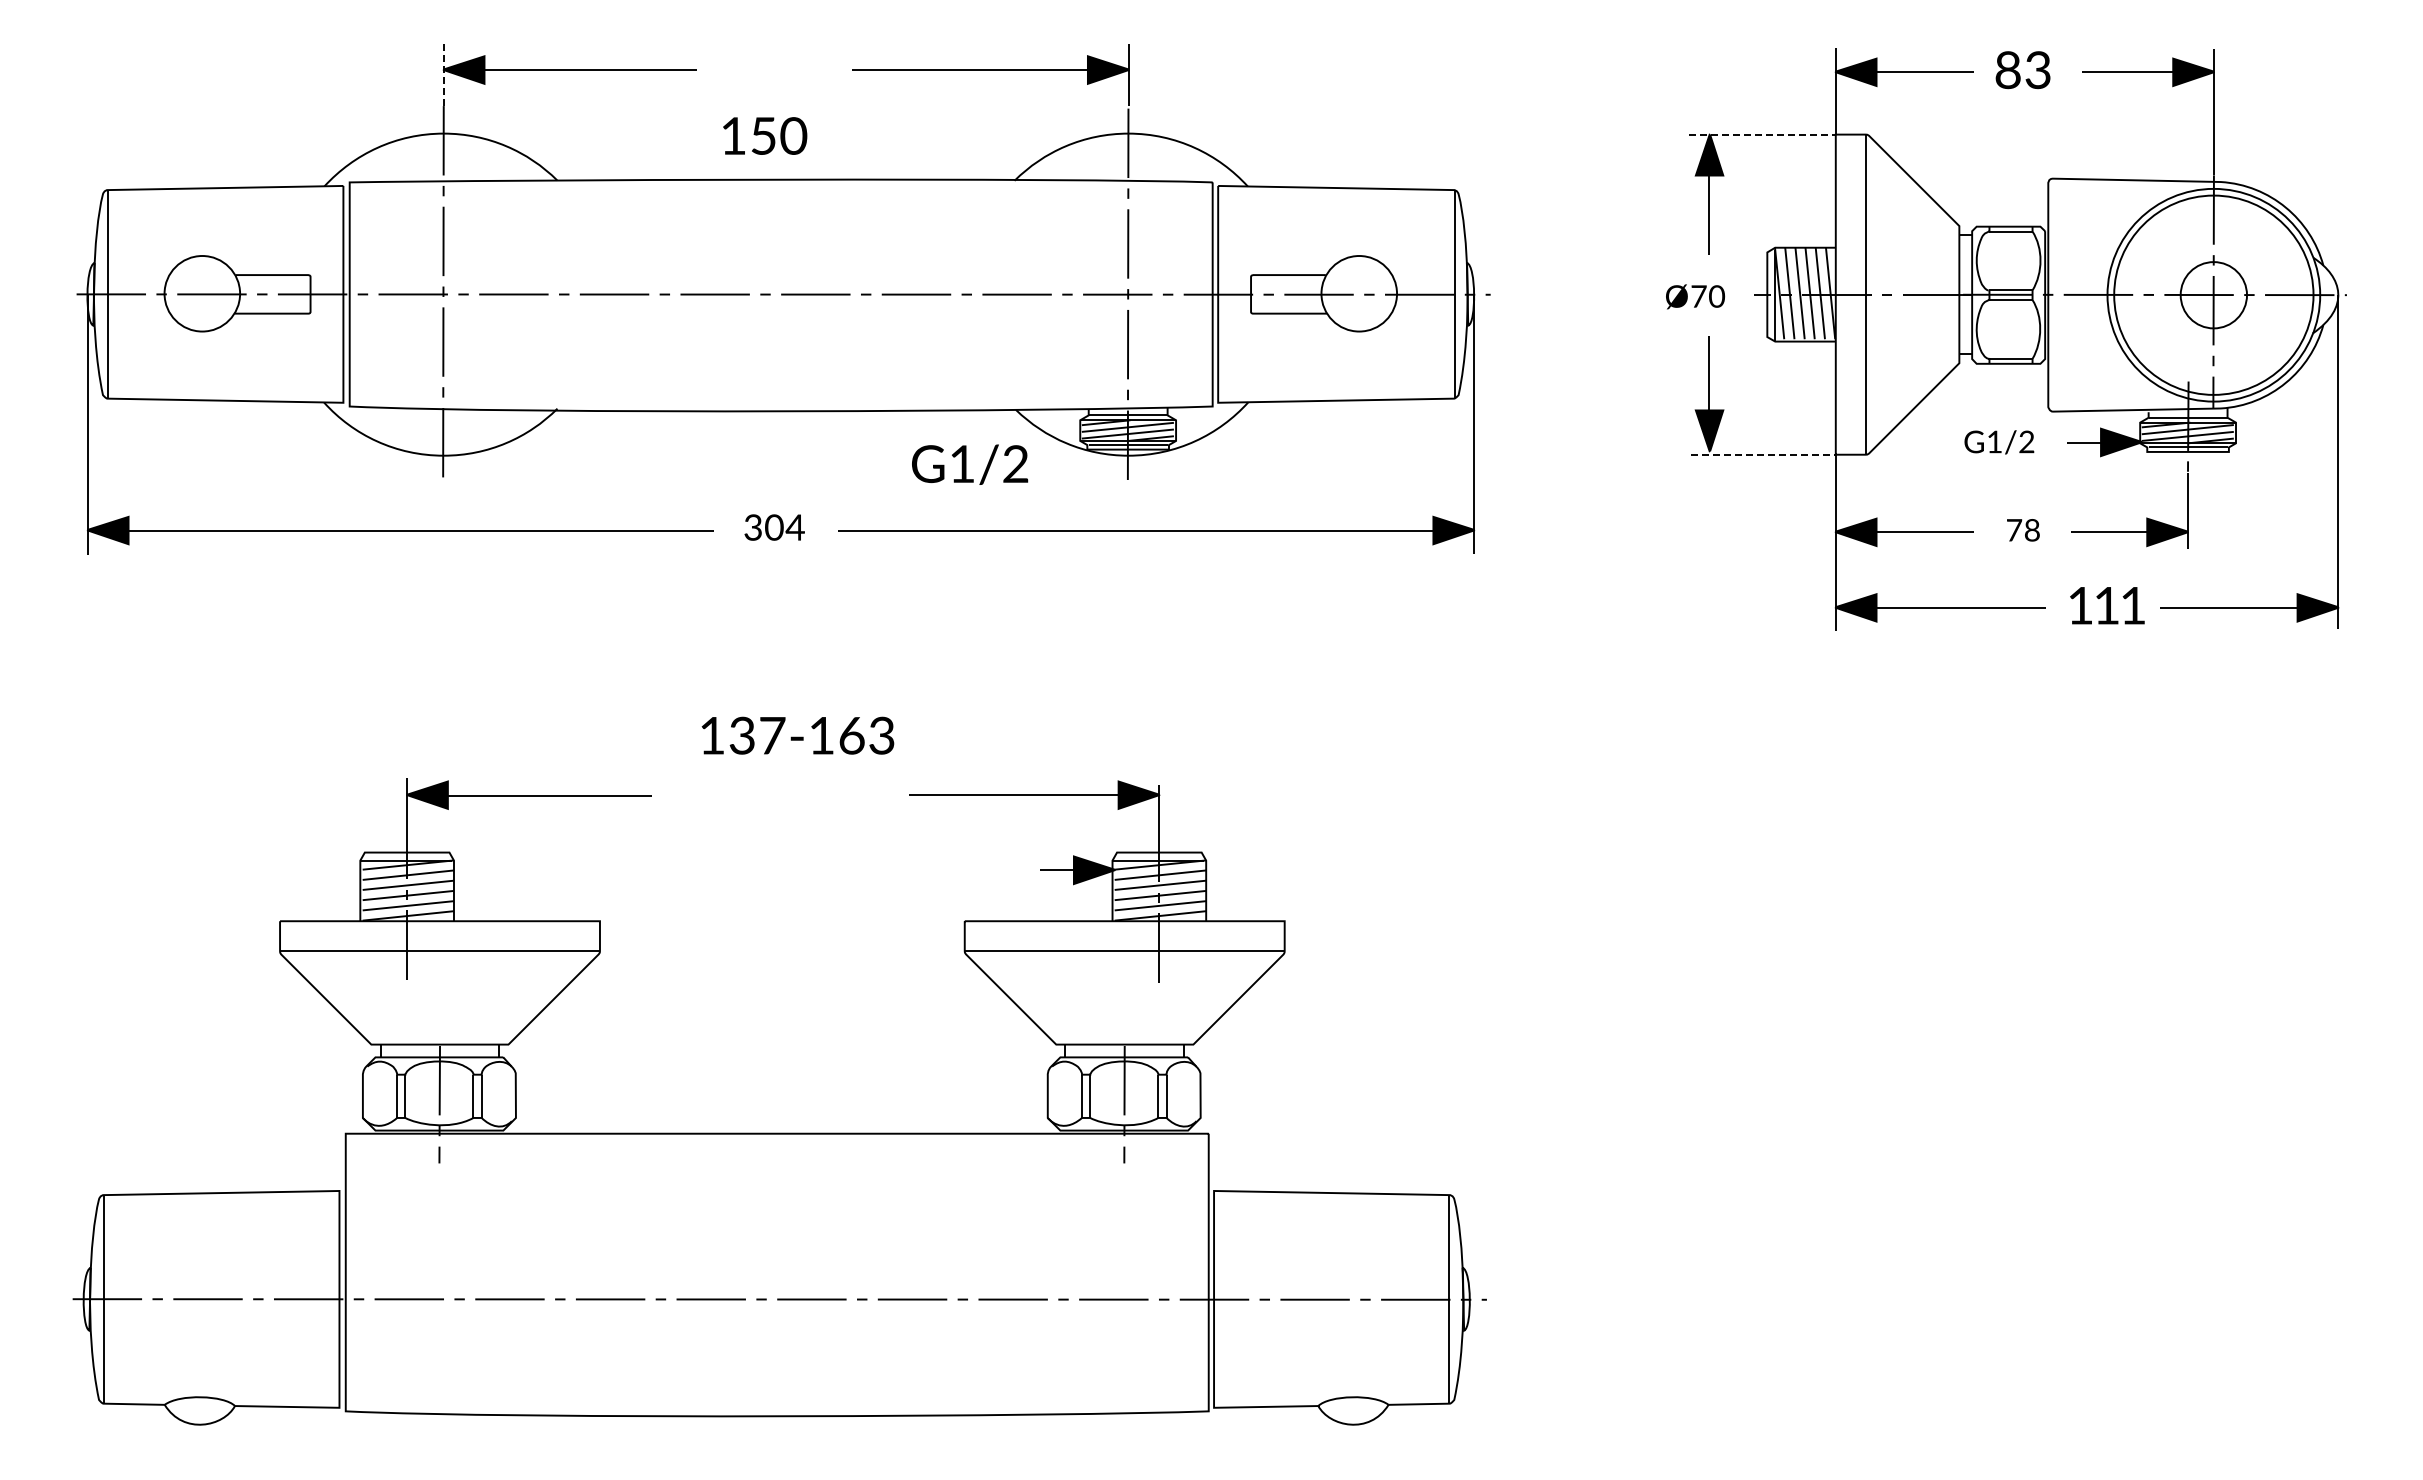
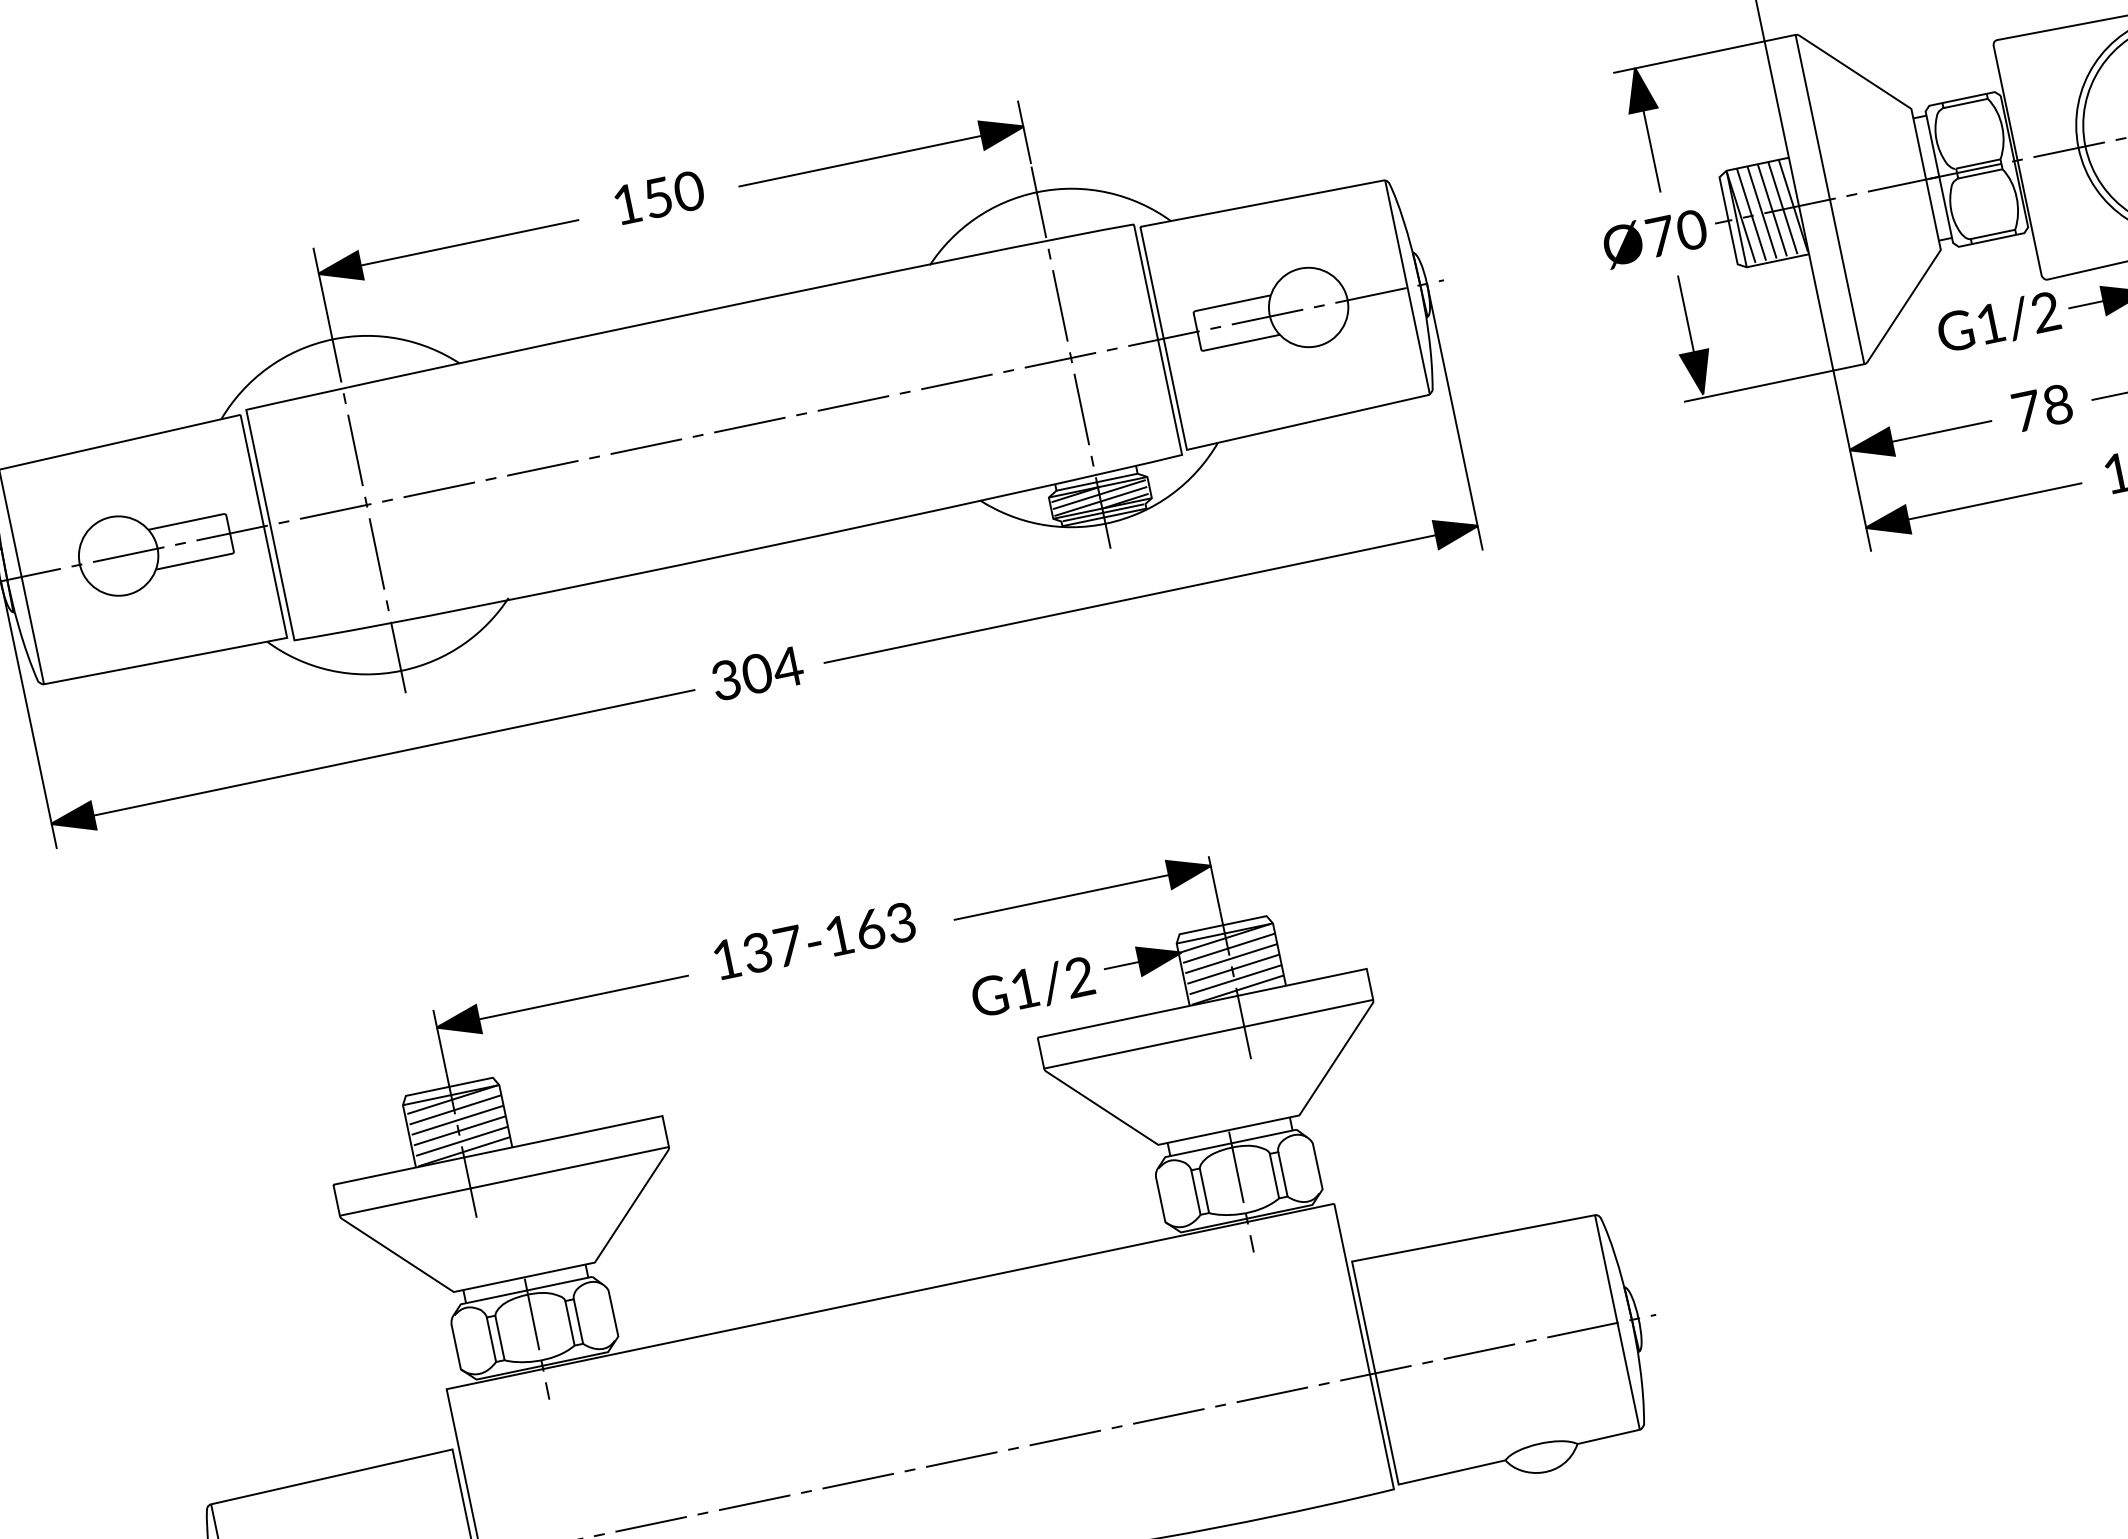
line: (443, 75) -> (319, 279), dashed -> solid
line: (1762, 134) -> (1689, 57), dashed -> solid
part: (765, 135) -> (659, 196), moved
part: (1695, 296) -> (1655, 238), size x1.67
part: (1999, 442) -> (1999, 322), size x1.67
line: (1763, 454) -> (1758, 385), dashed -> solid
part: (970, 464) -> (1033, 987), moved
part: (774, 527) -> (757, 673), size x1.43
part: (2023, 530) -> (2042, 408), size x1.67
part: (797, 735) -> (814, 940), moved

